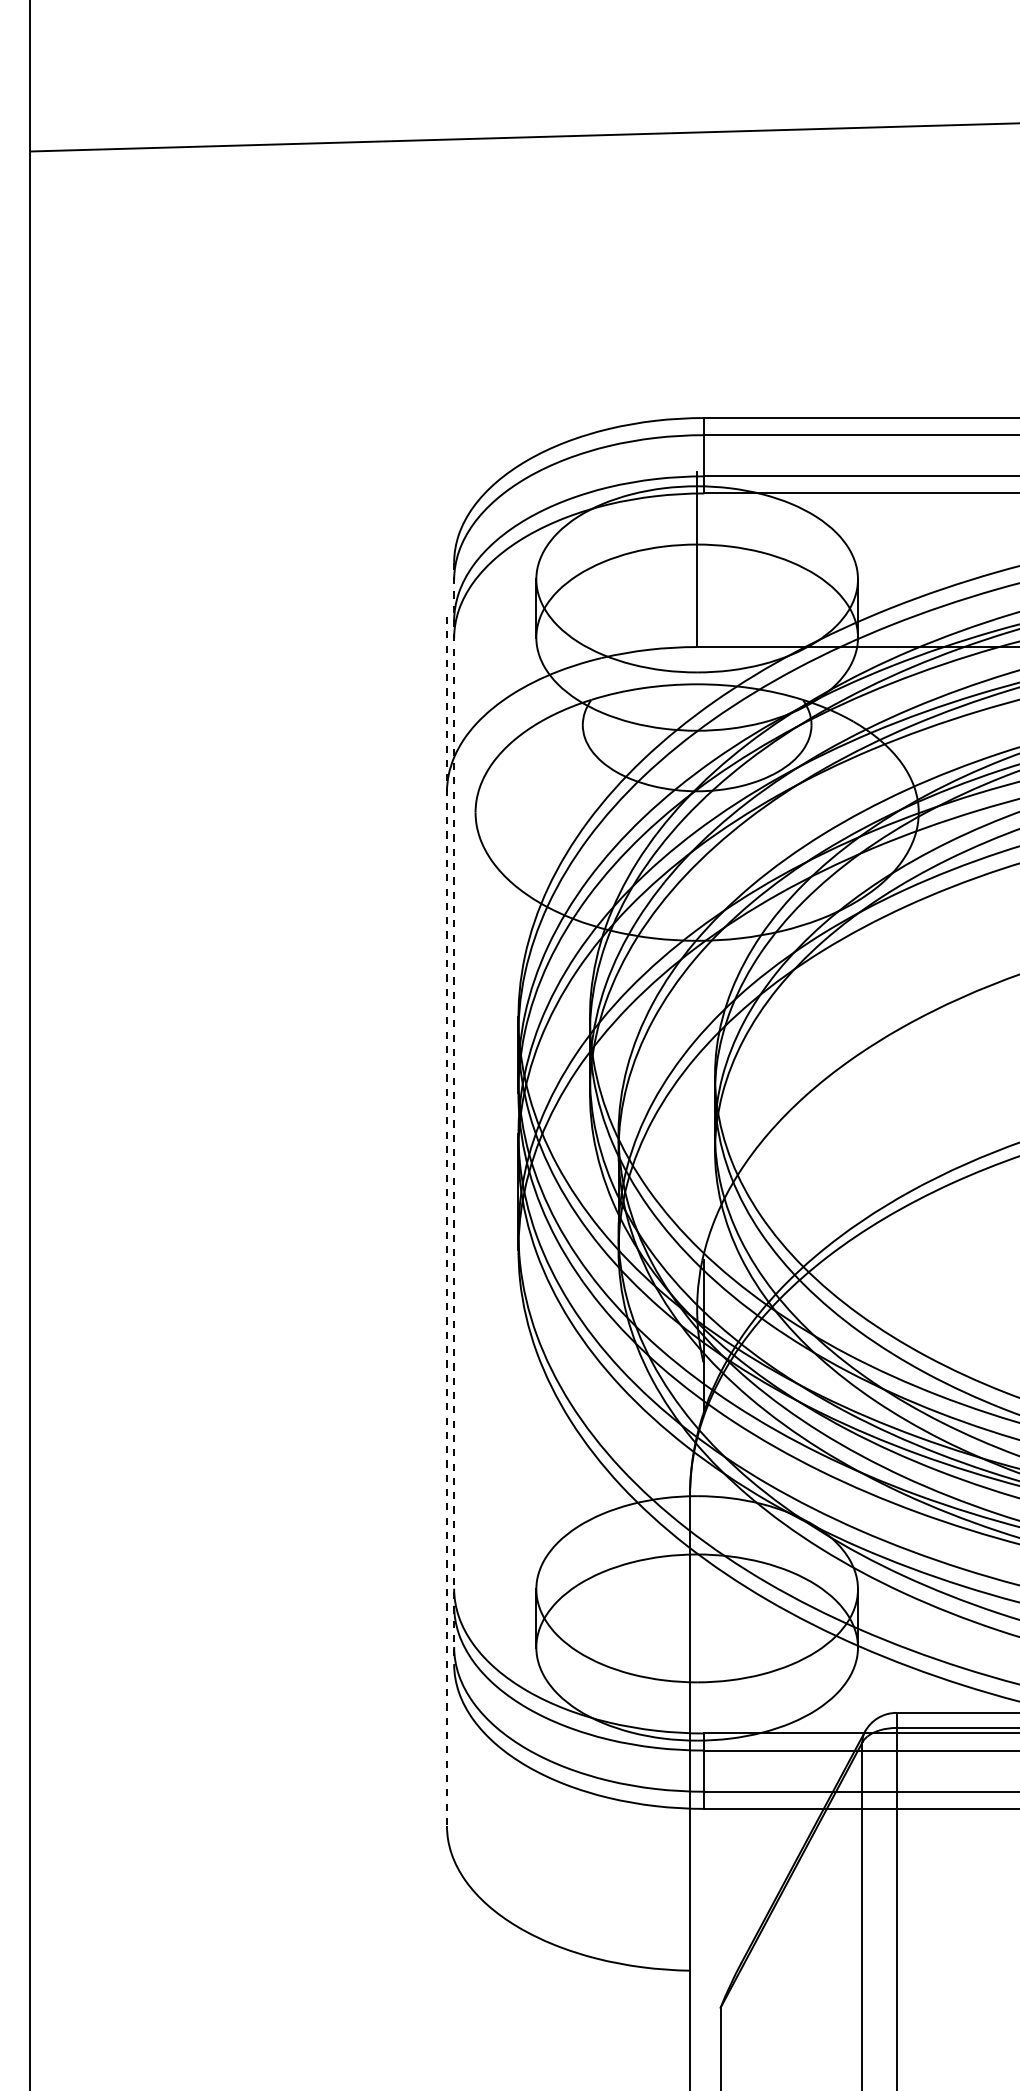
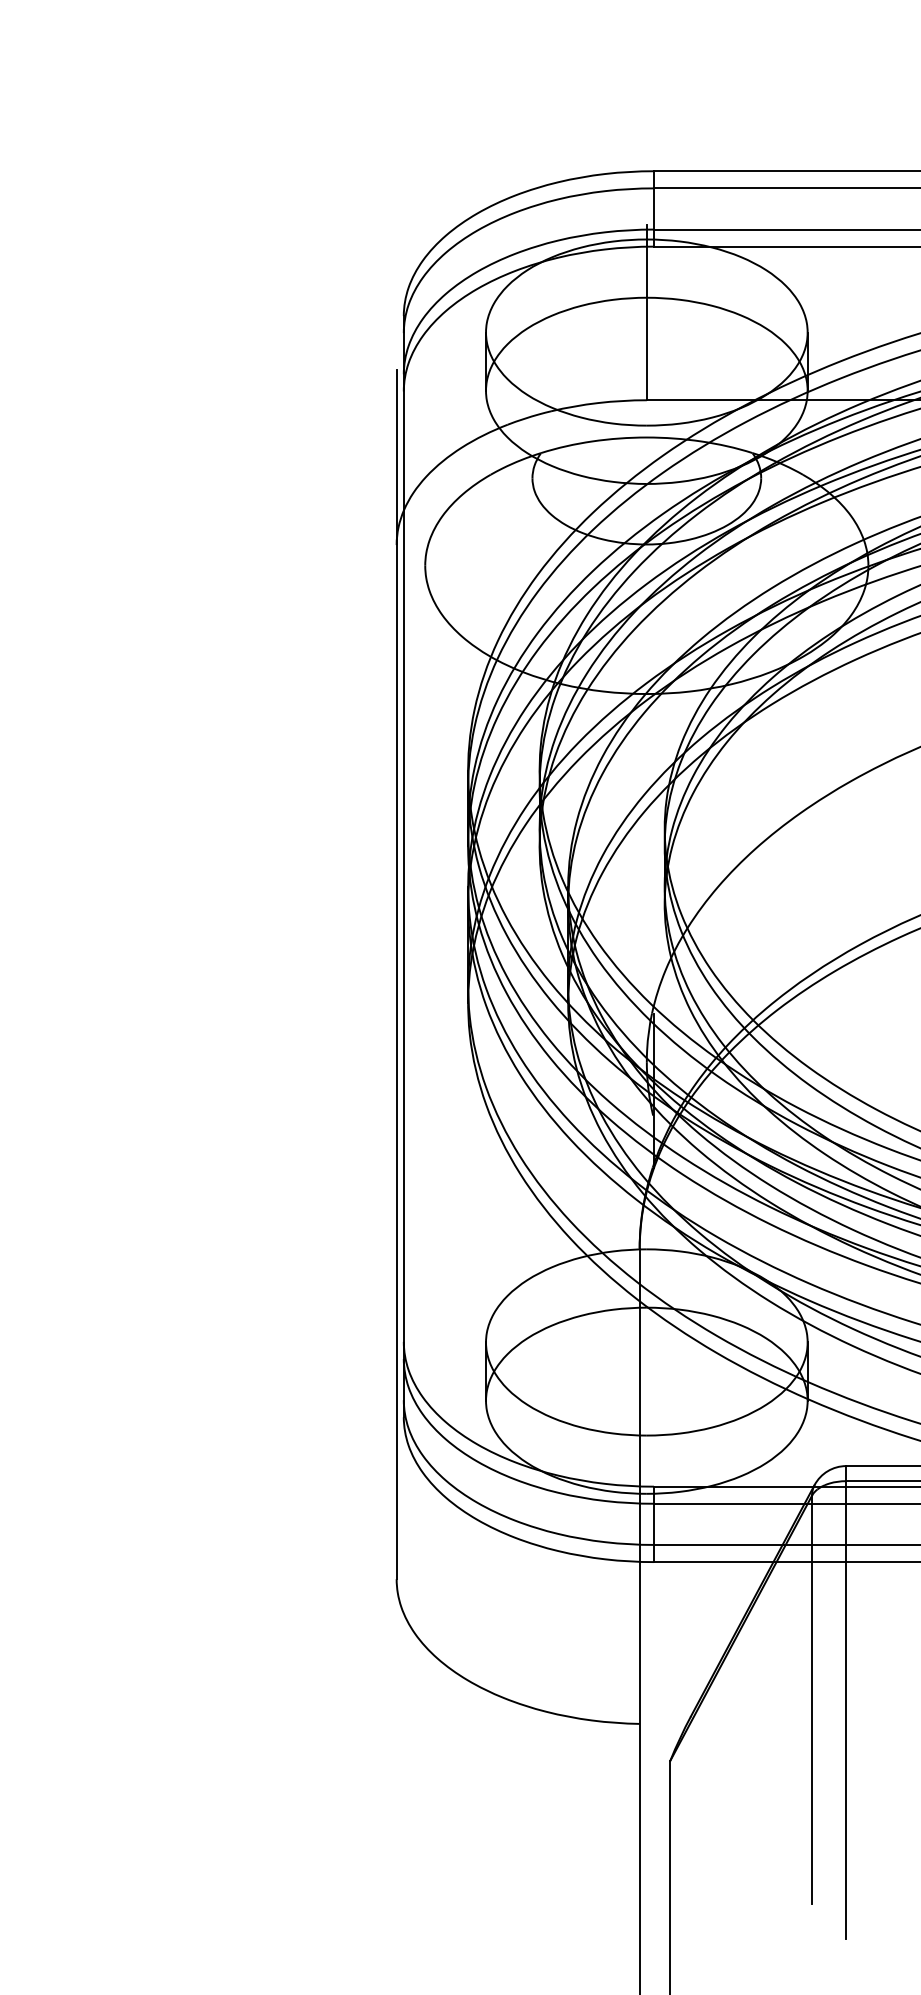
line: (454, 1113) -> (404, 866), dashed -> solid
line: (446, 1221) -> (396, 974), dashed -> solid

